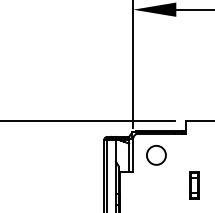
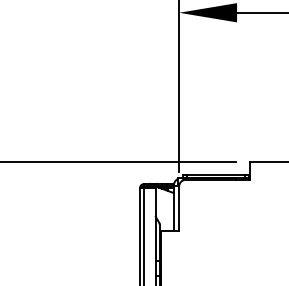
circle: (155, 155) -> (209, 208), removed
part: (194, 185) -> (261, 249), removed

